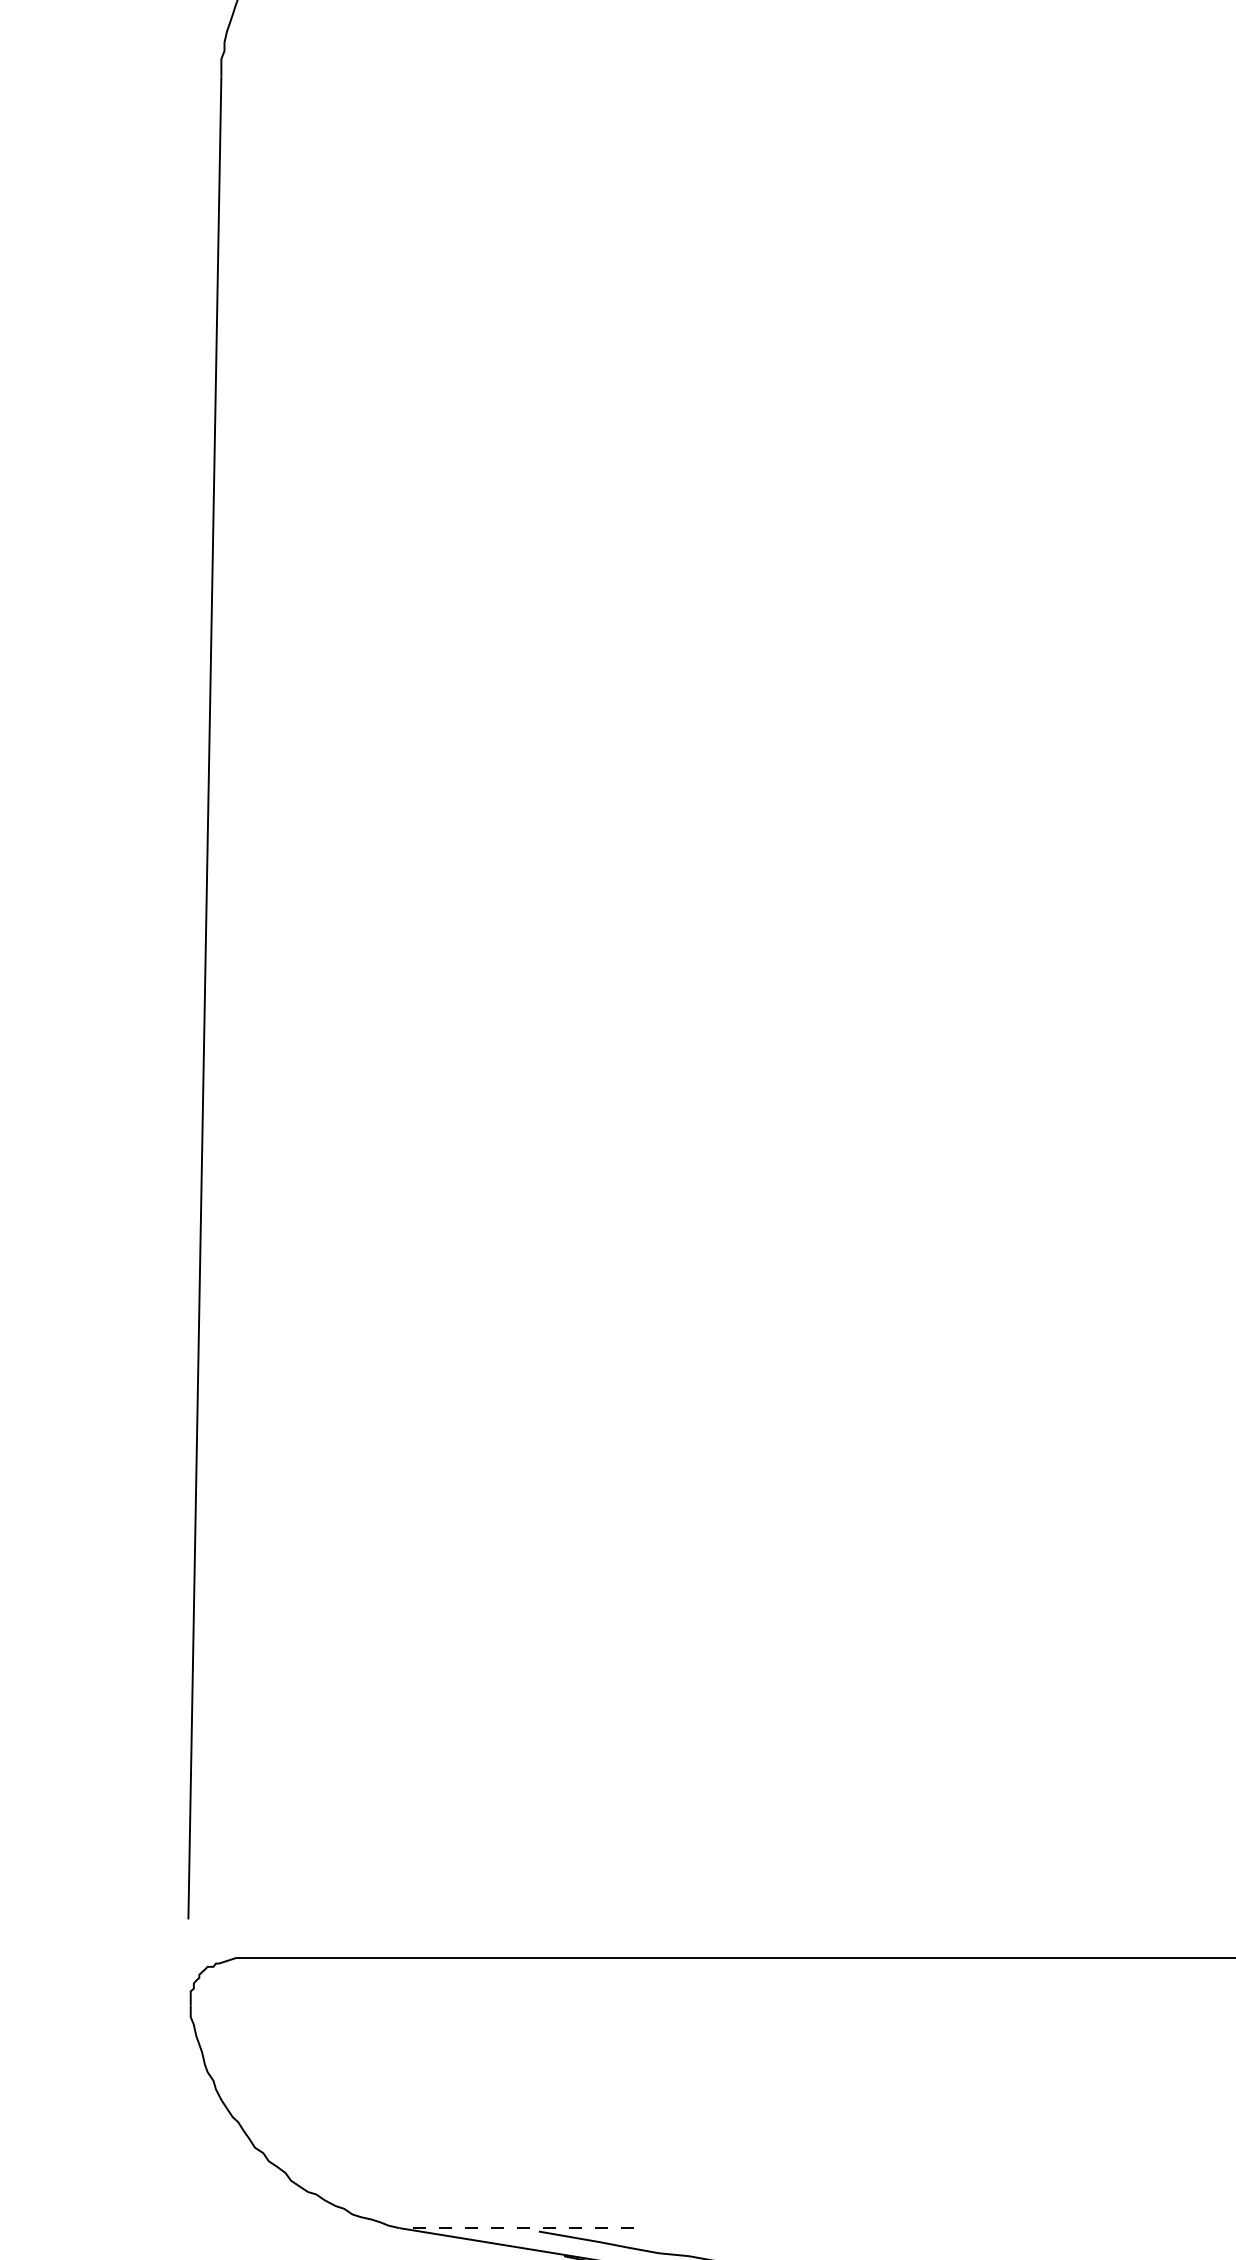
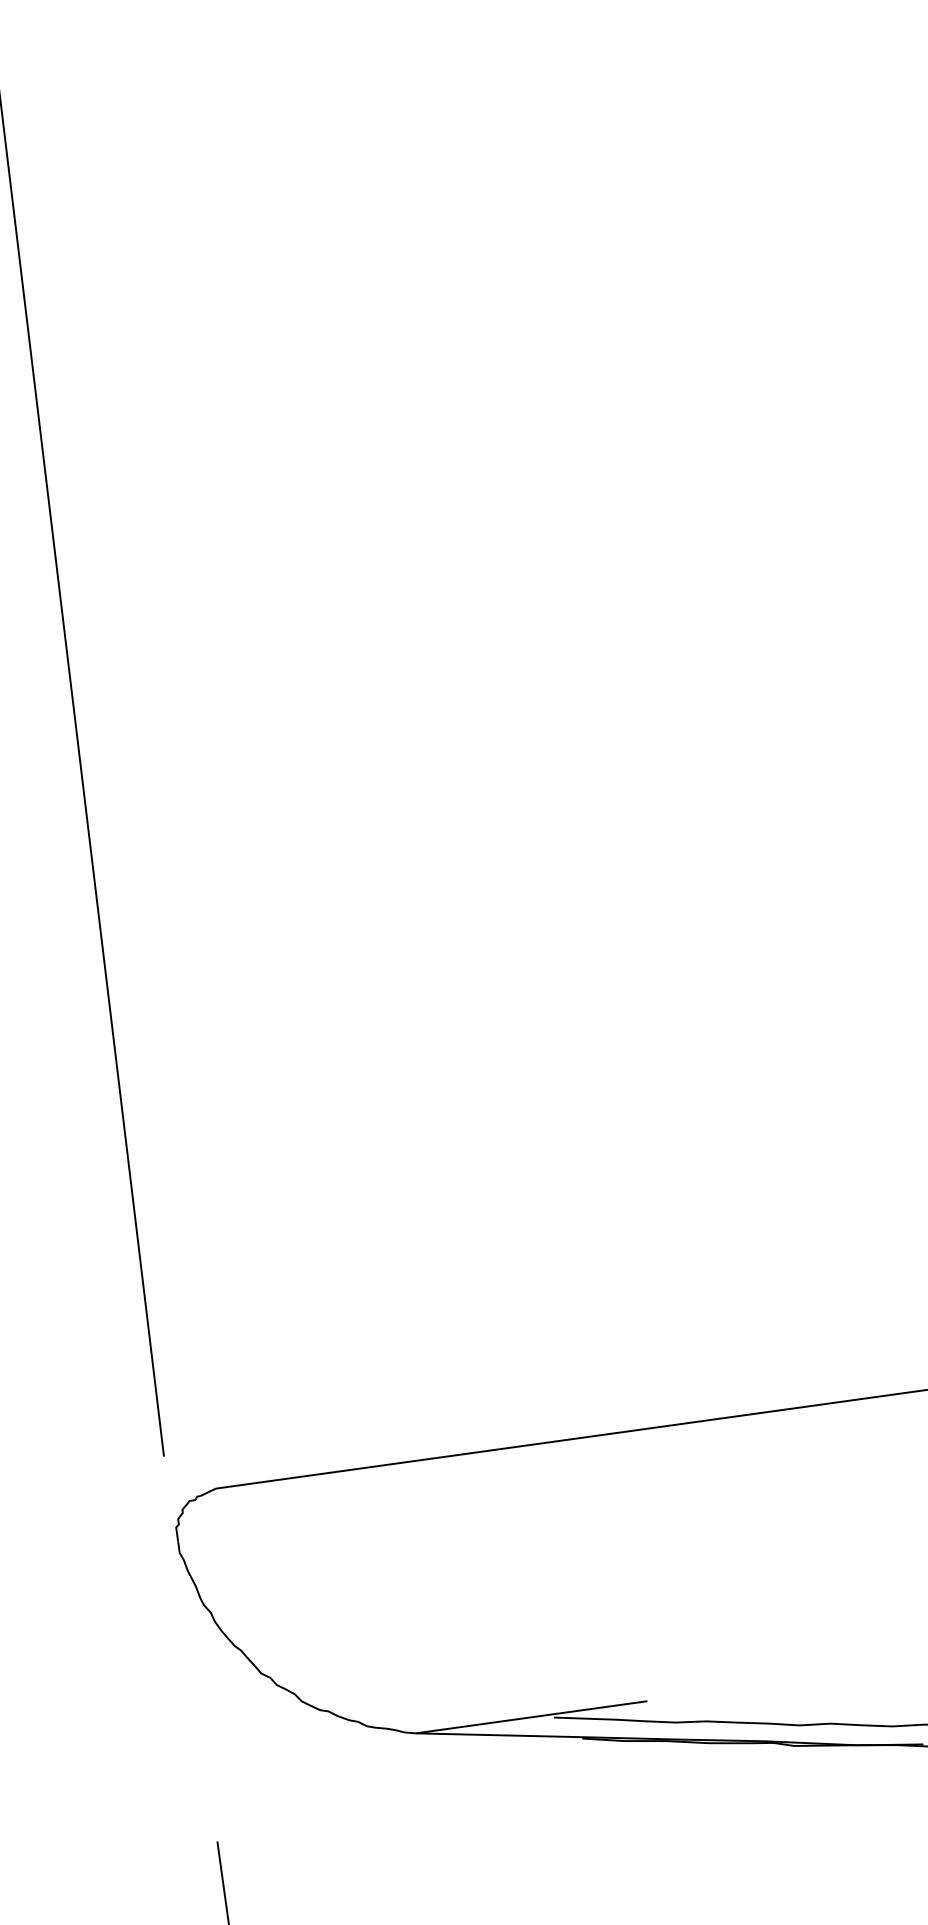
line: (516, 2228) -> (531, 1717), dashed -> solid

